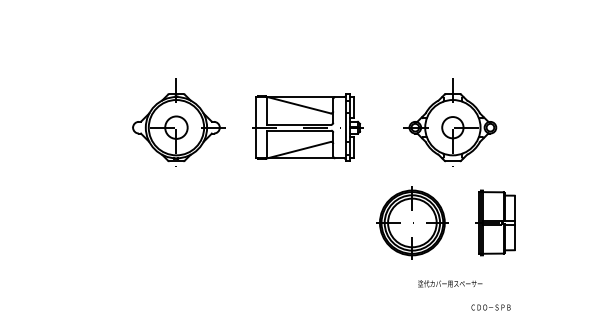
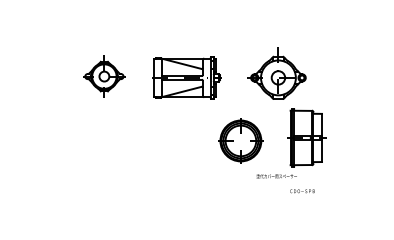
part: (176, 120) -> (104, 73), size x0.7
part: (411, 222) -> (240, 140), moved
part: (495, 222) -> (305, 137), size x1.4

